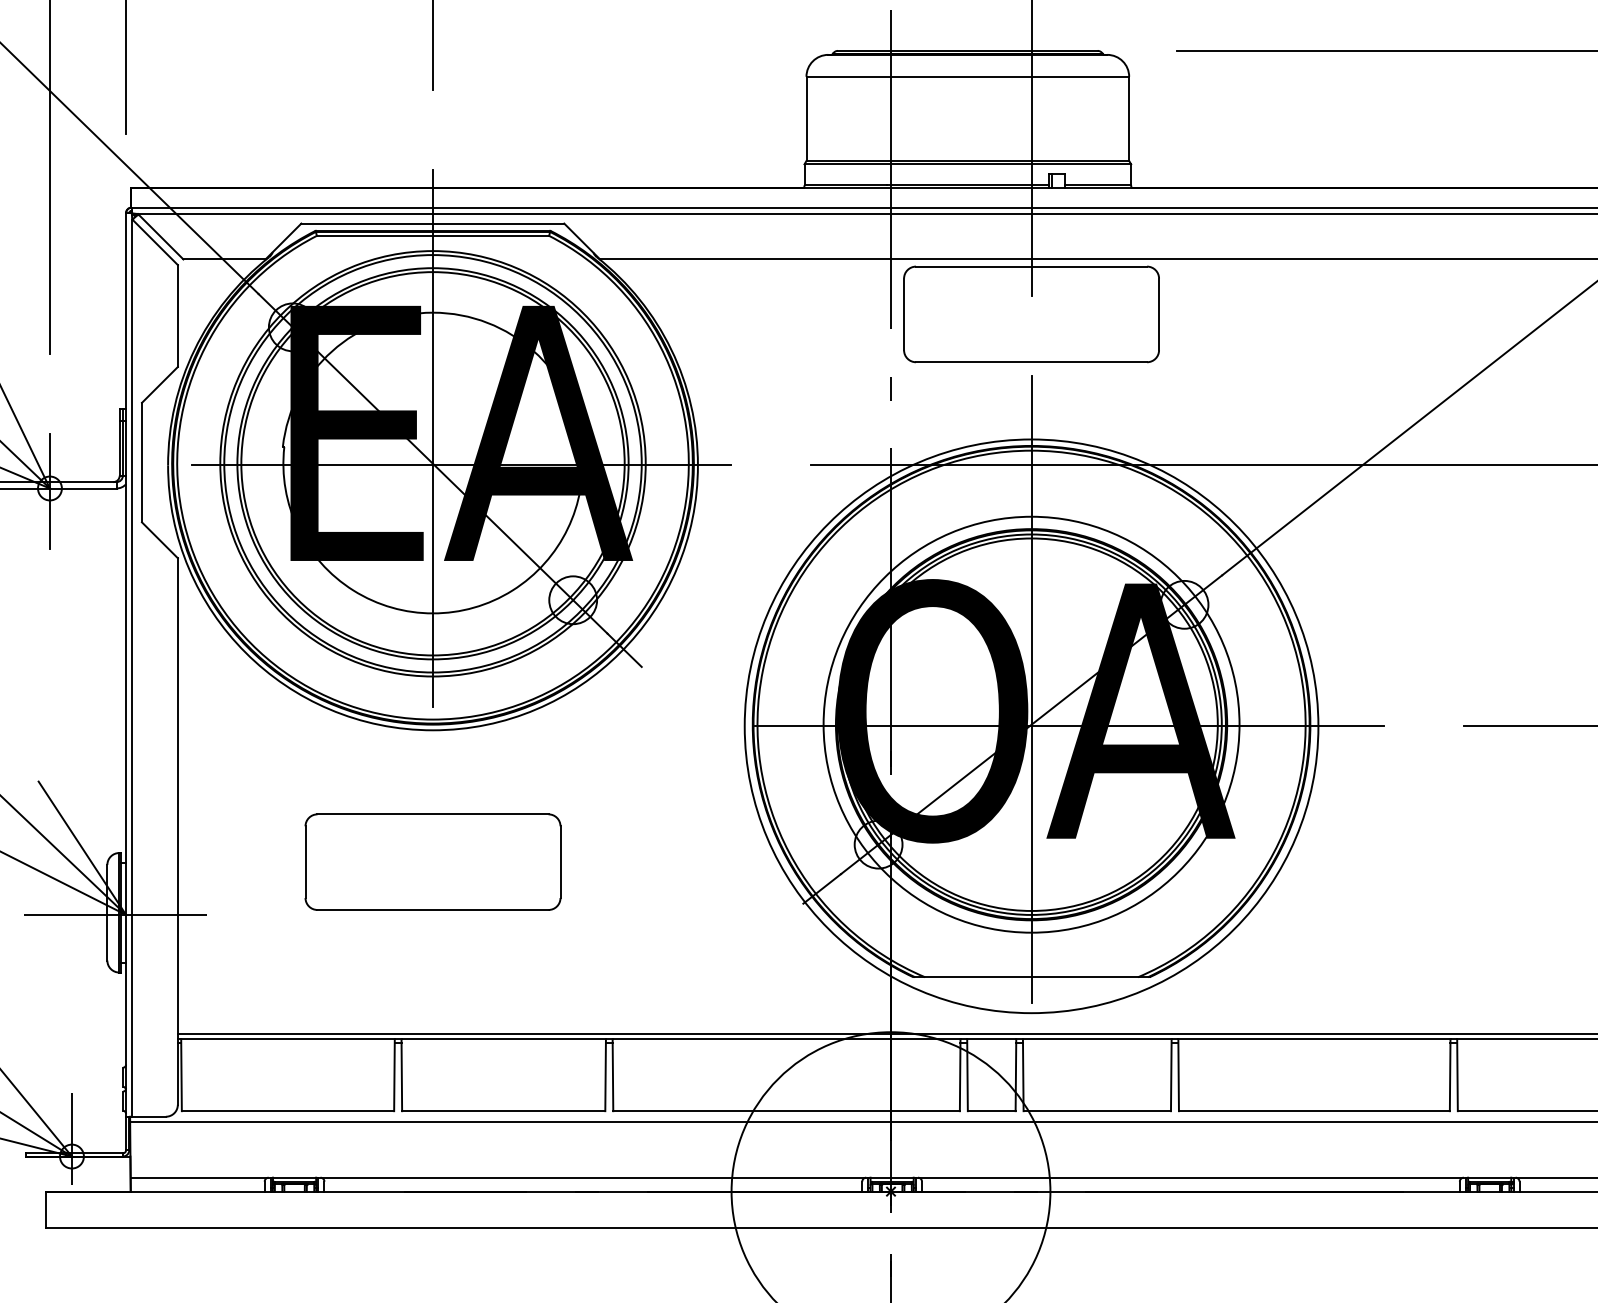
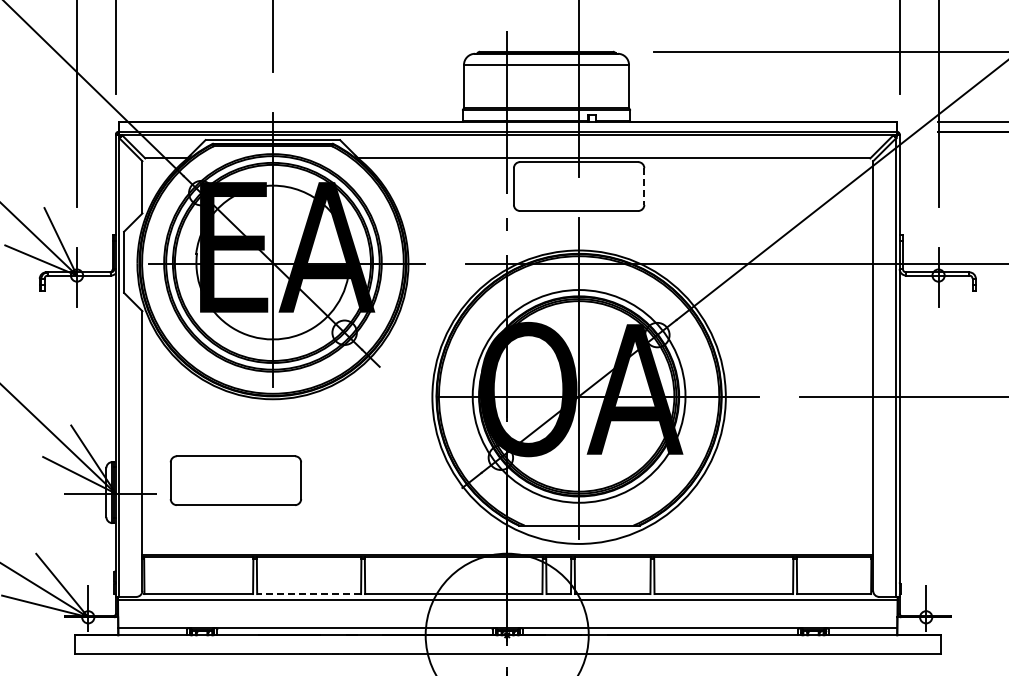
line: (1159, 316) -> (644, 187), solid -> dashed
part: (432, 861) -> (235, 480), moved
line: (504, 1111) -> (309, 594), solid -> dashed

